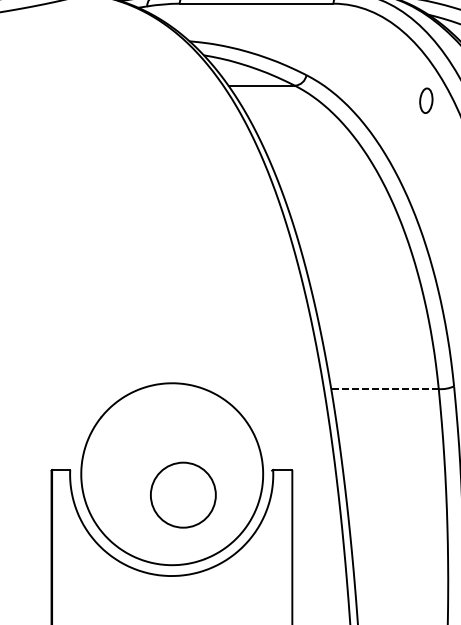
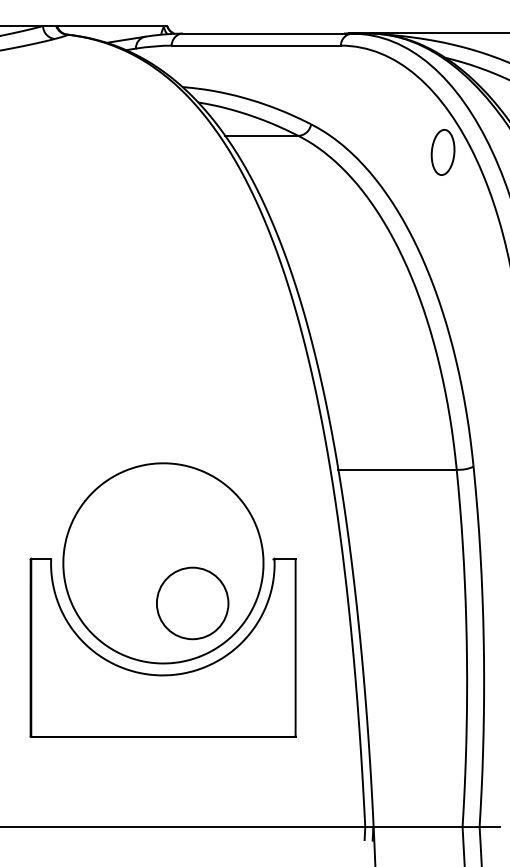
part: (425, 100) -> (442, 152), size x1.67
line: (384, 388) -> (397, 469), dashed -> solid
circle: (183, 495) -> (192, 603), moved

